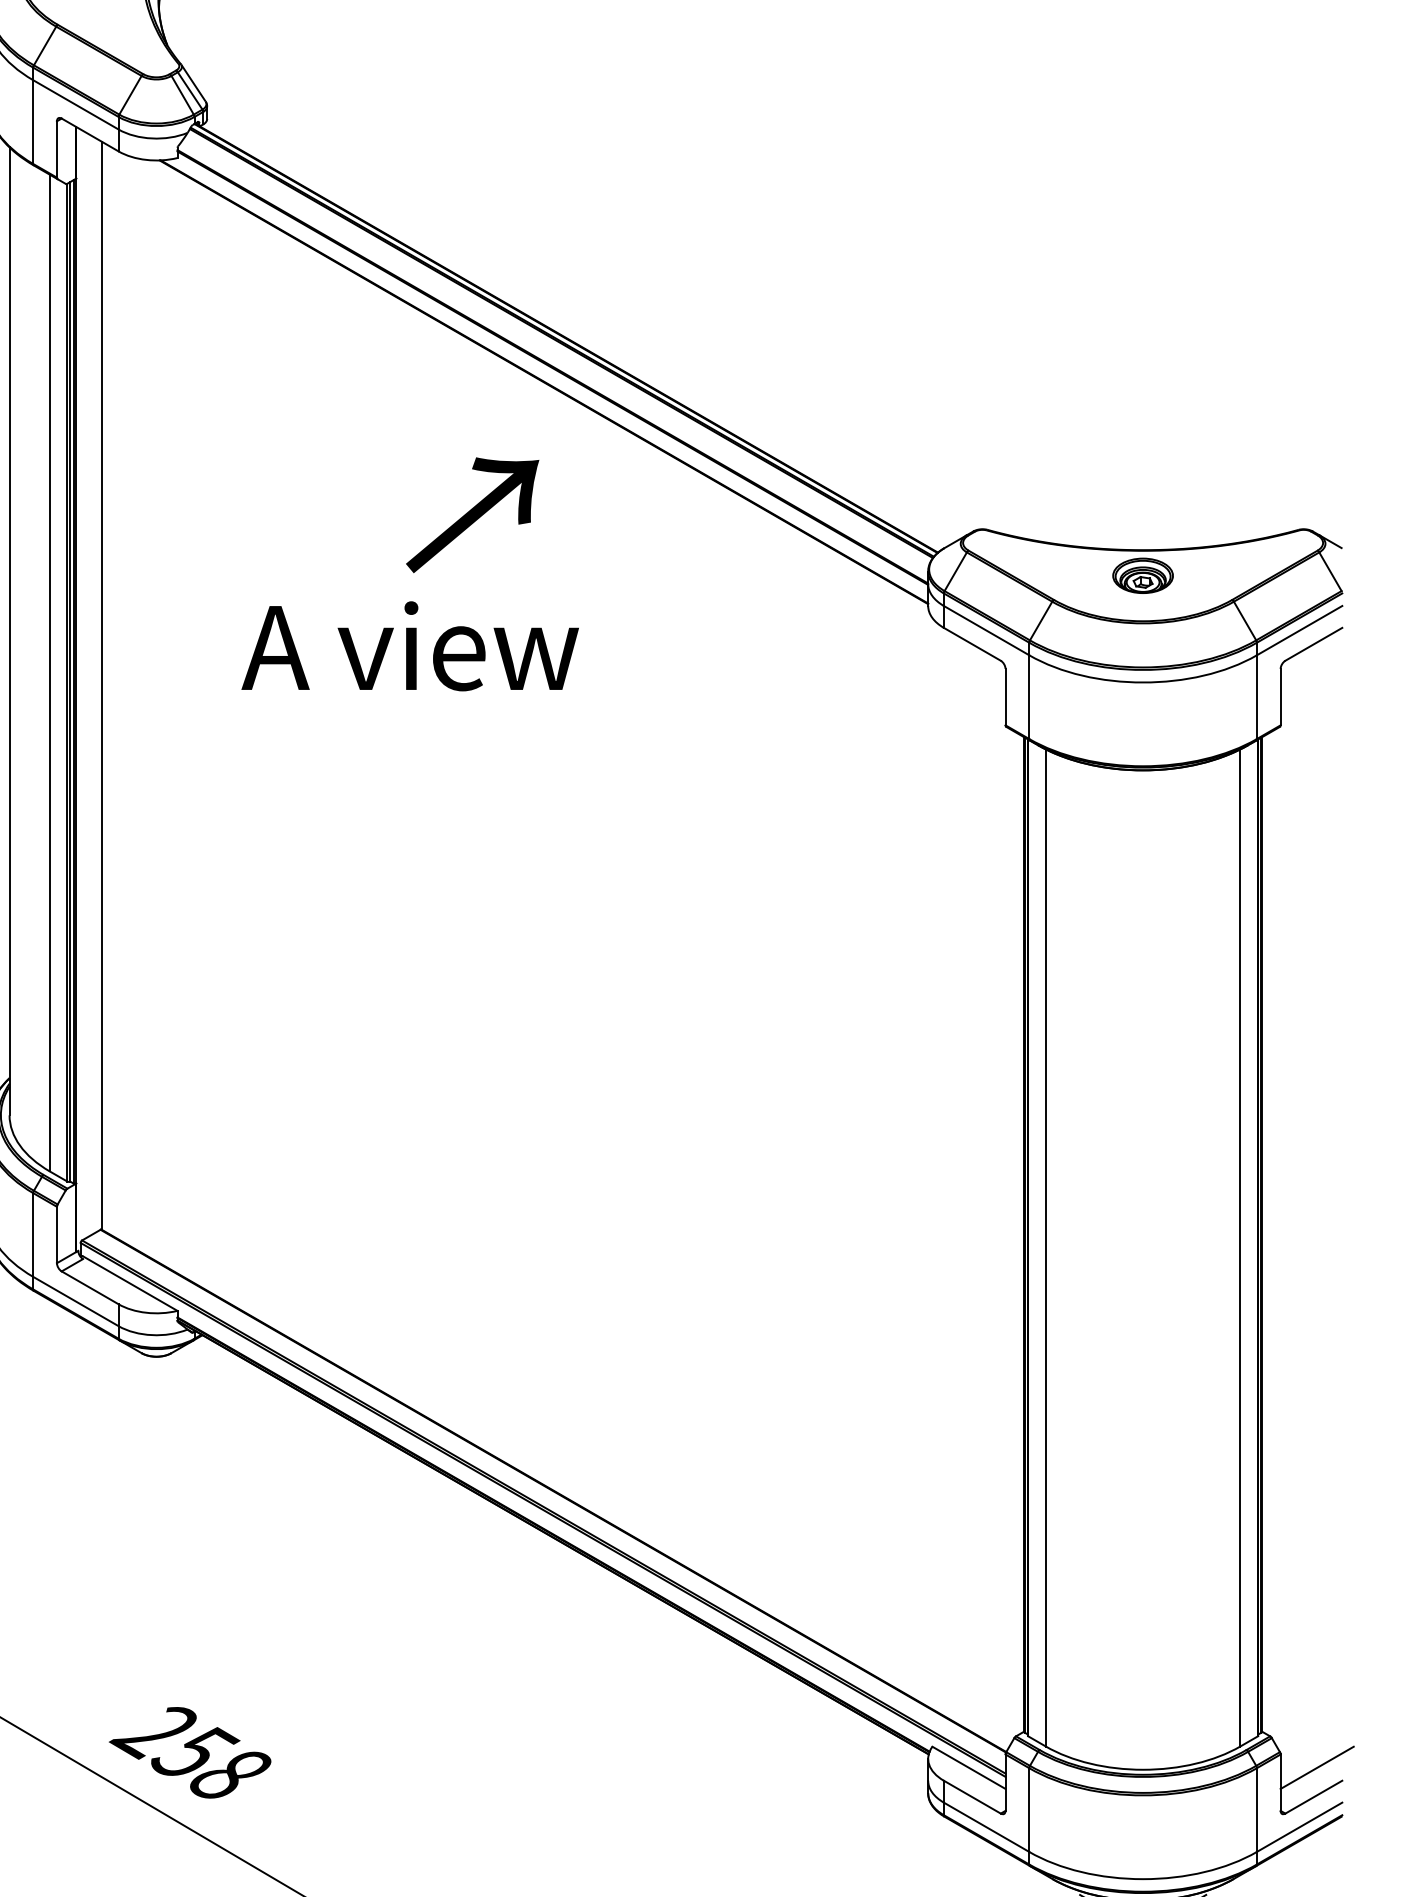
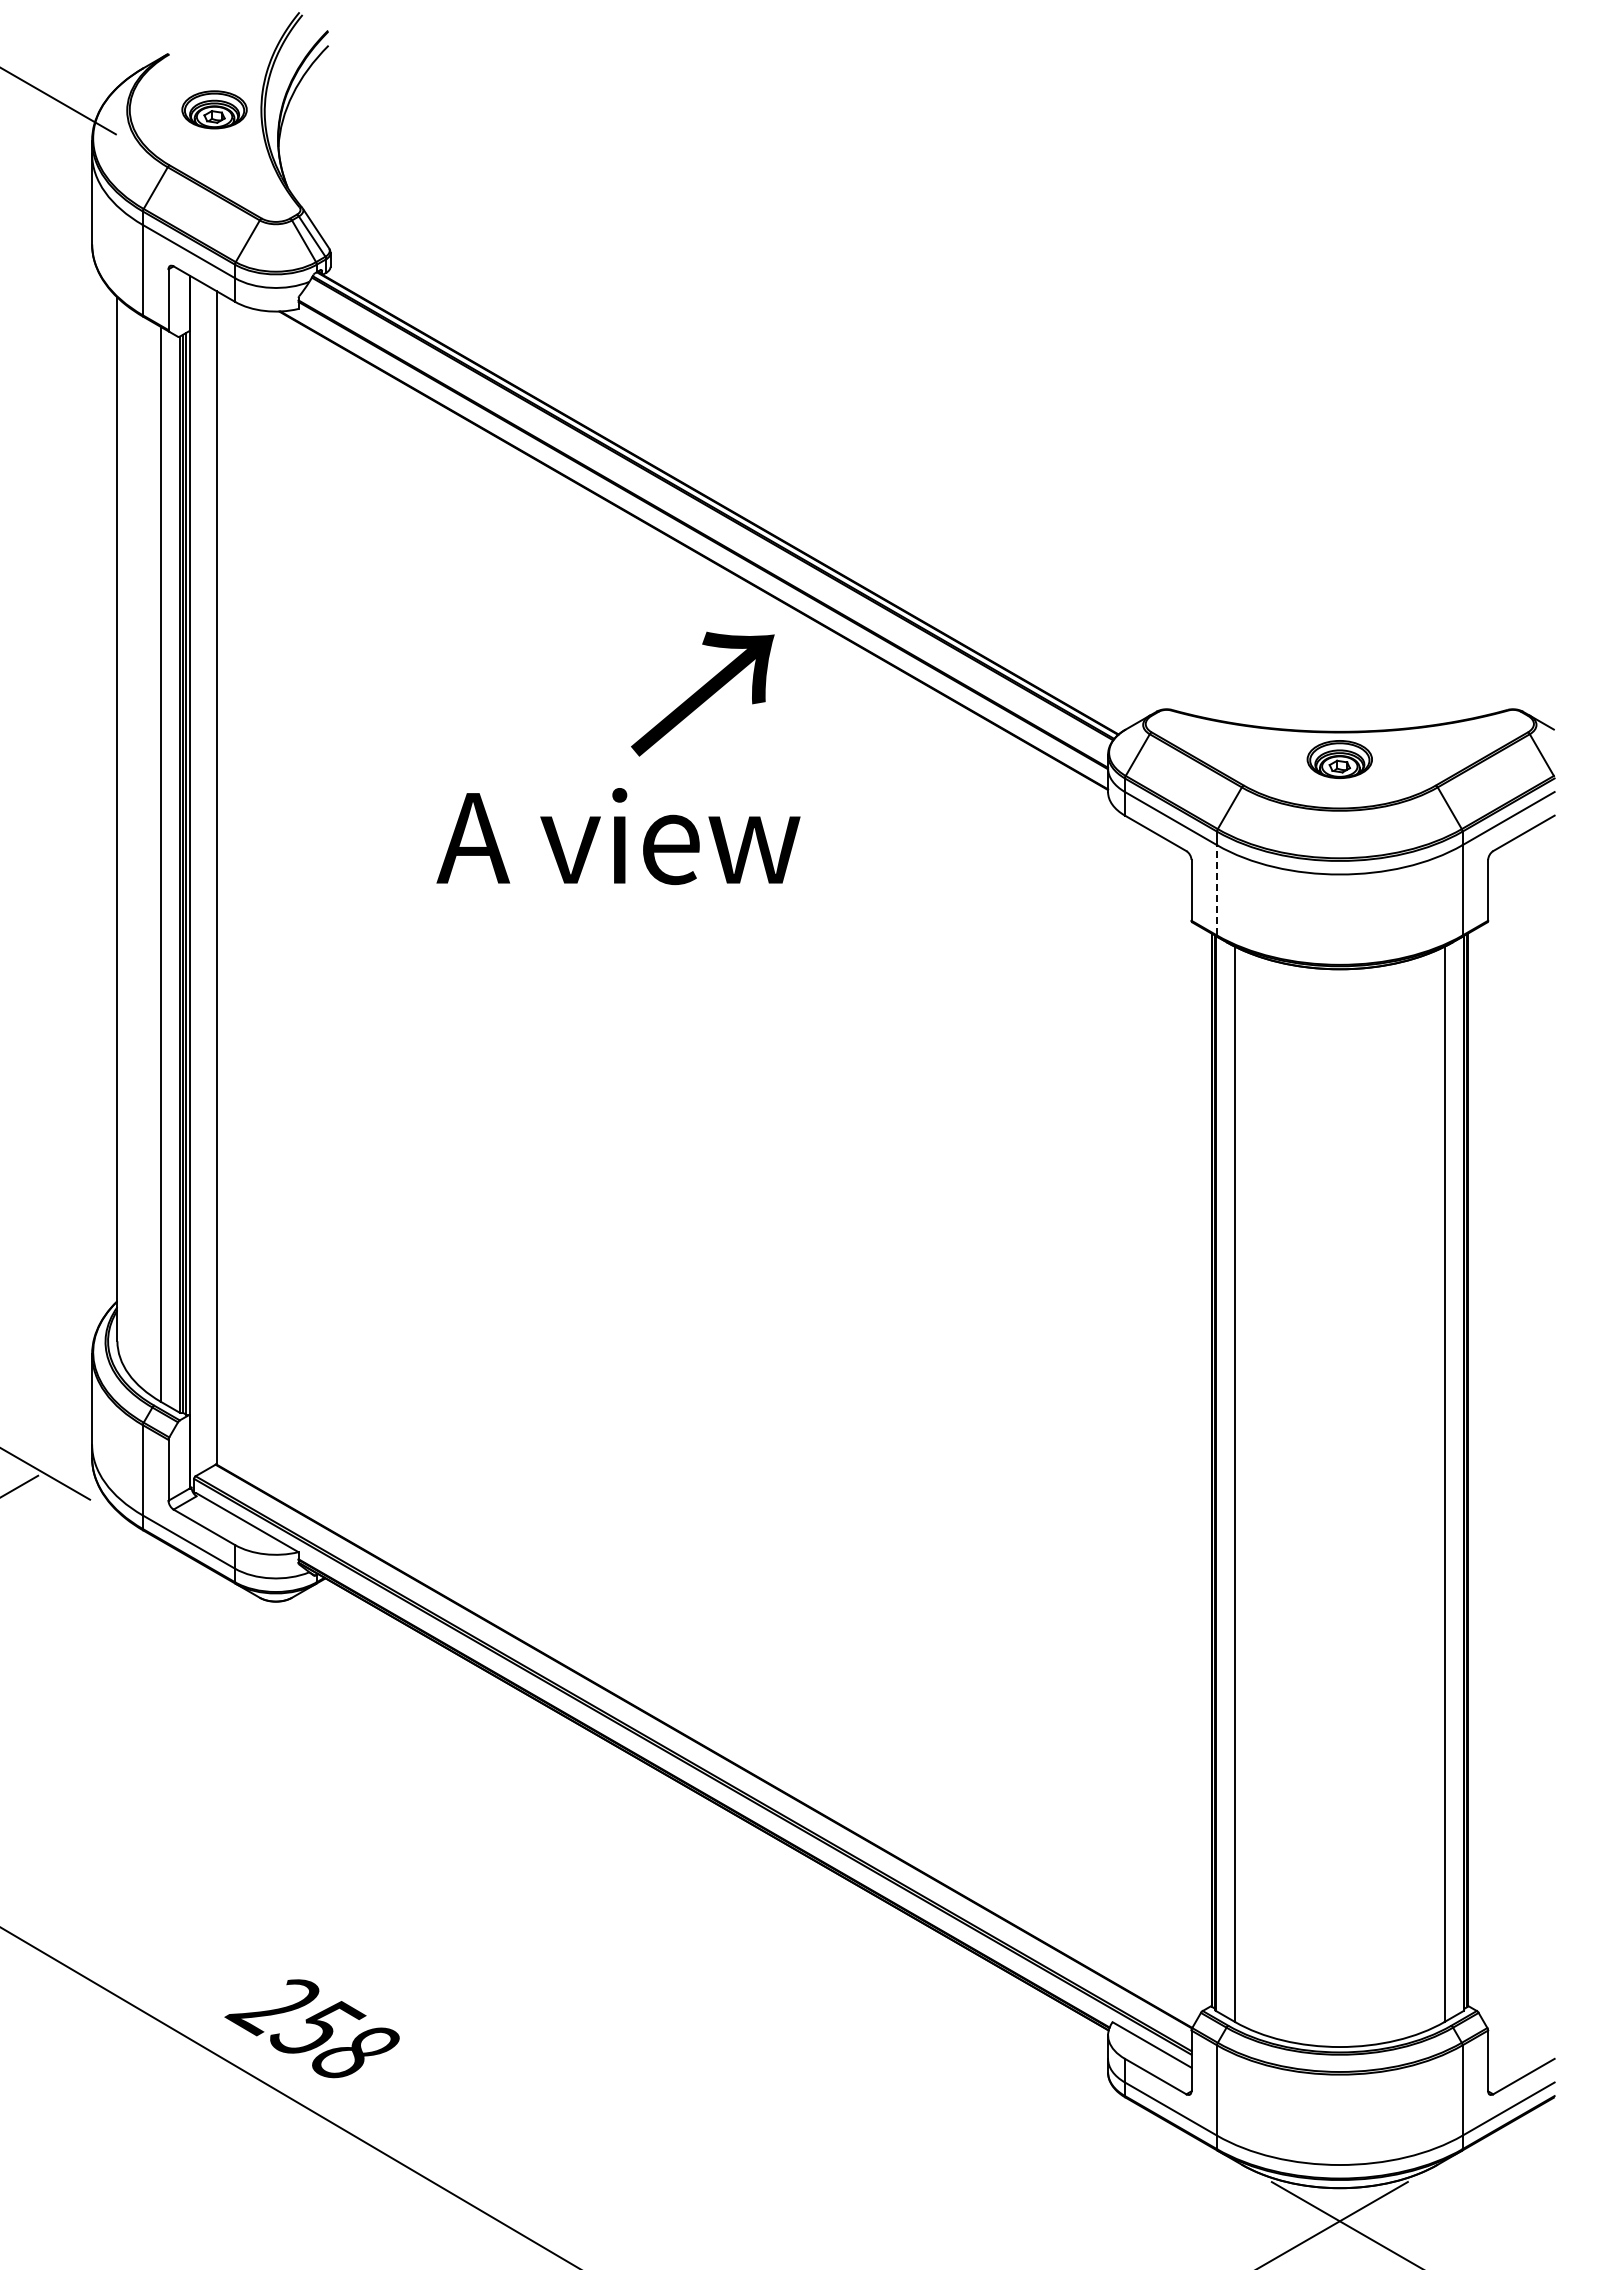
text: (472, 514) -> (702, 693), moved
text: (410, 646) -> (618, 836), moved
line: (1029, 696) -> (1217, 889), solid -> dashed
line: (1317, 1767) -> (1527, 2044), removed

